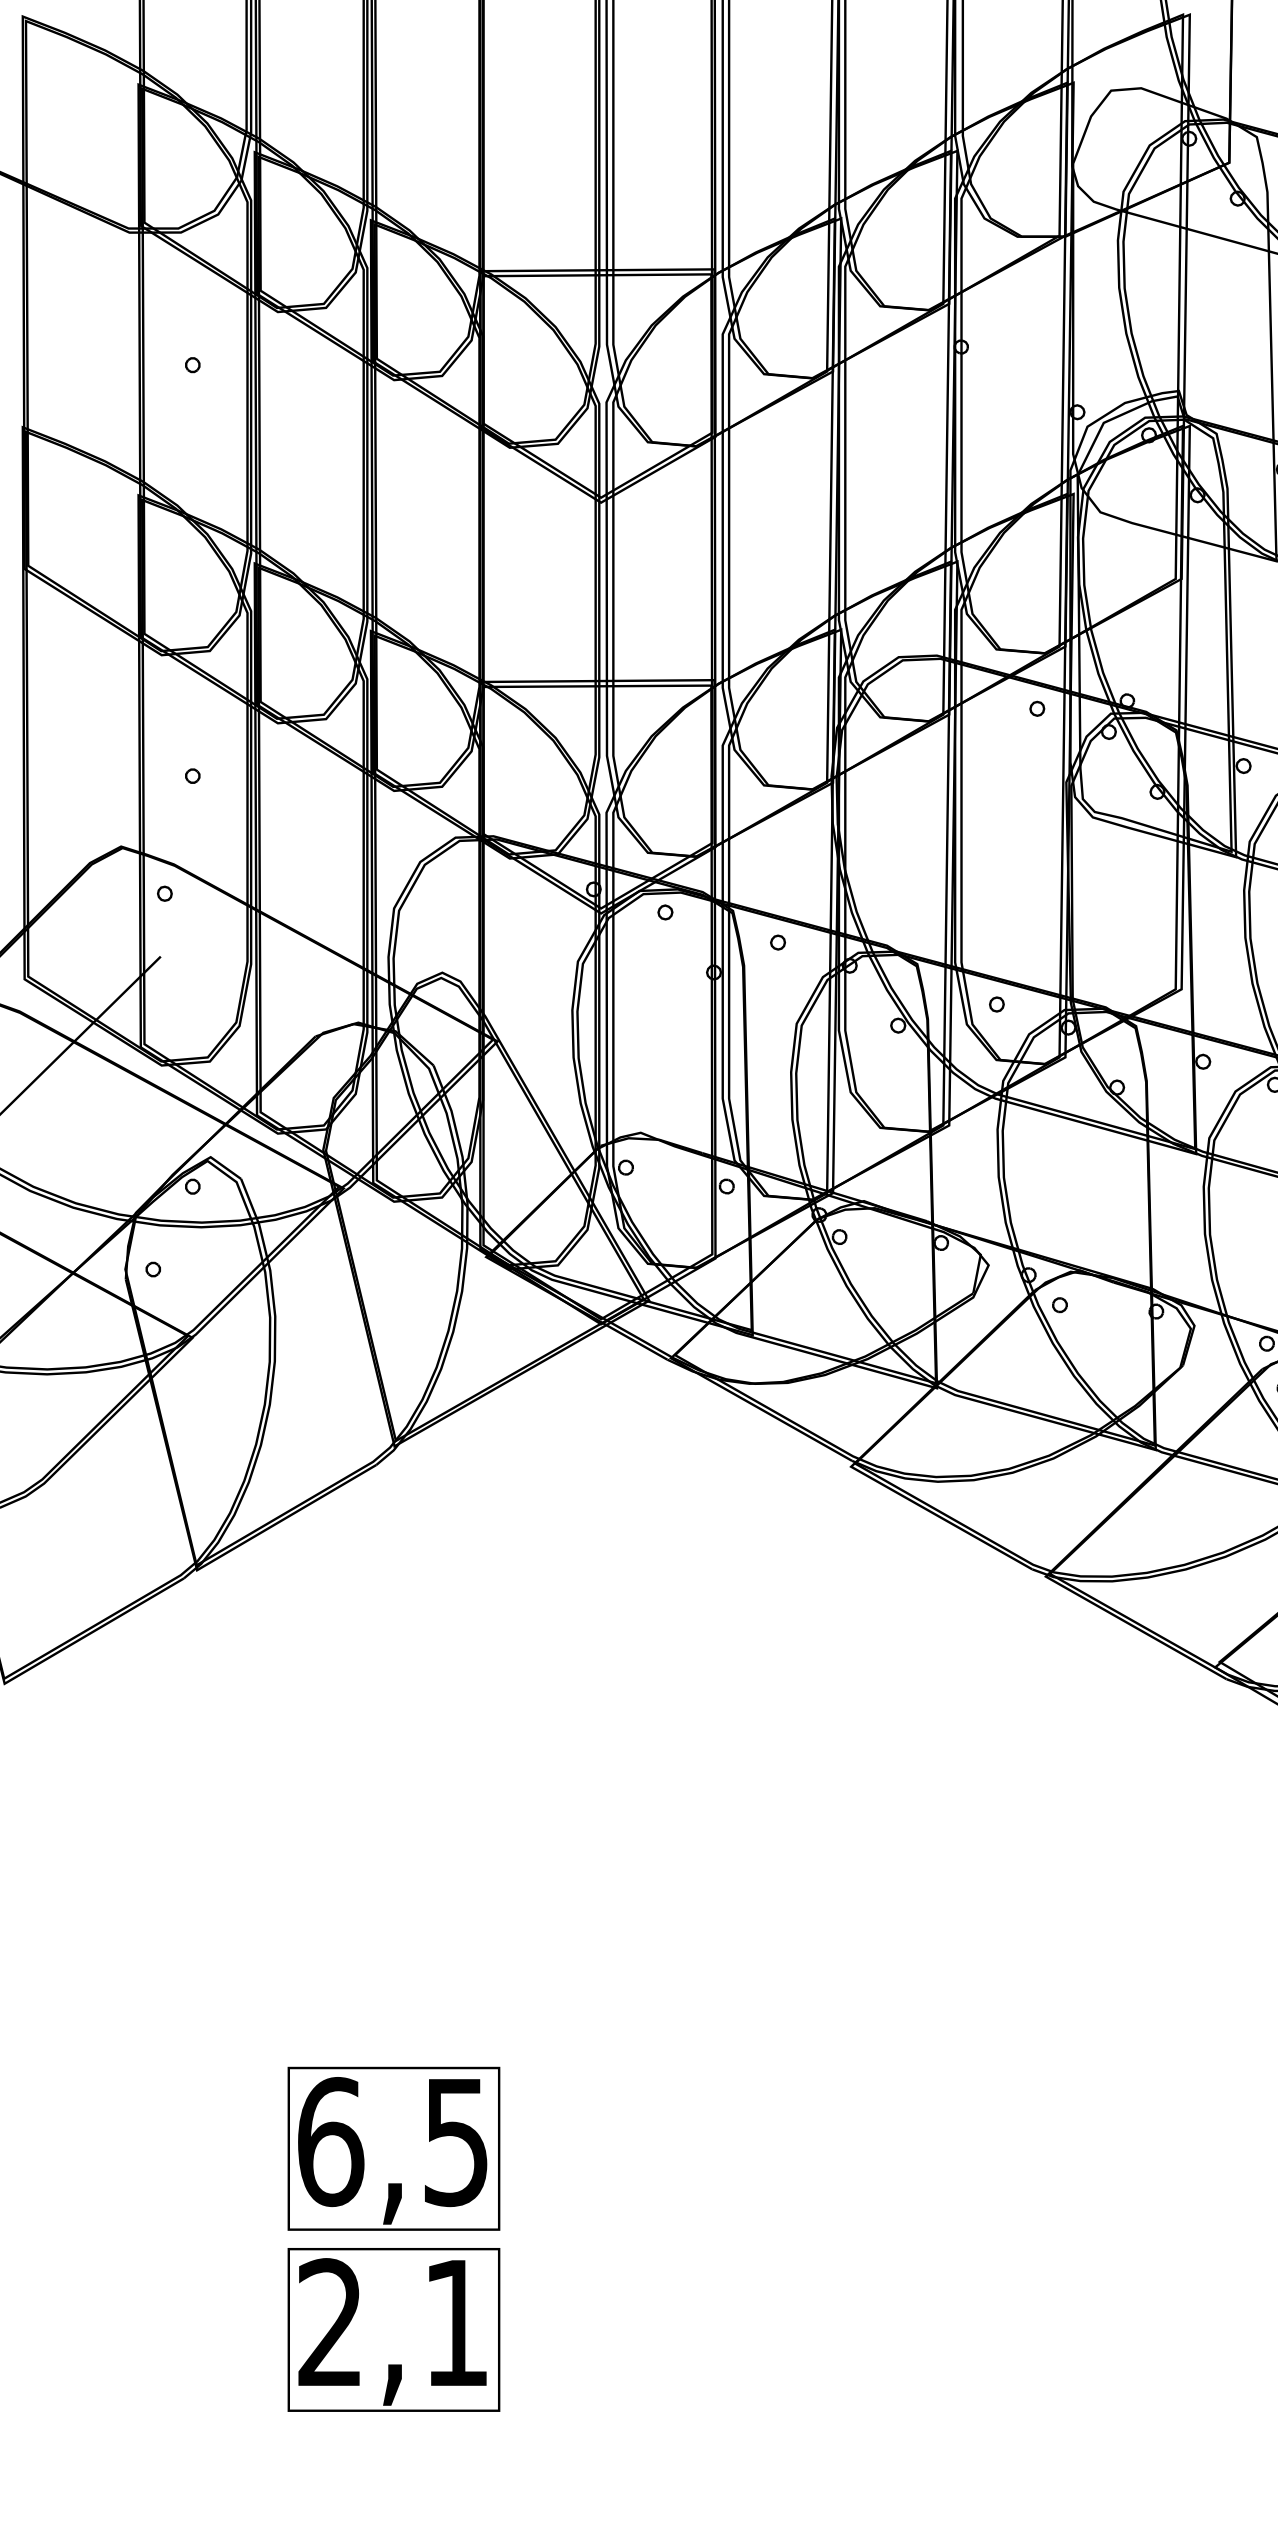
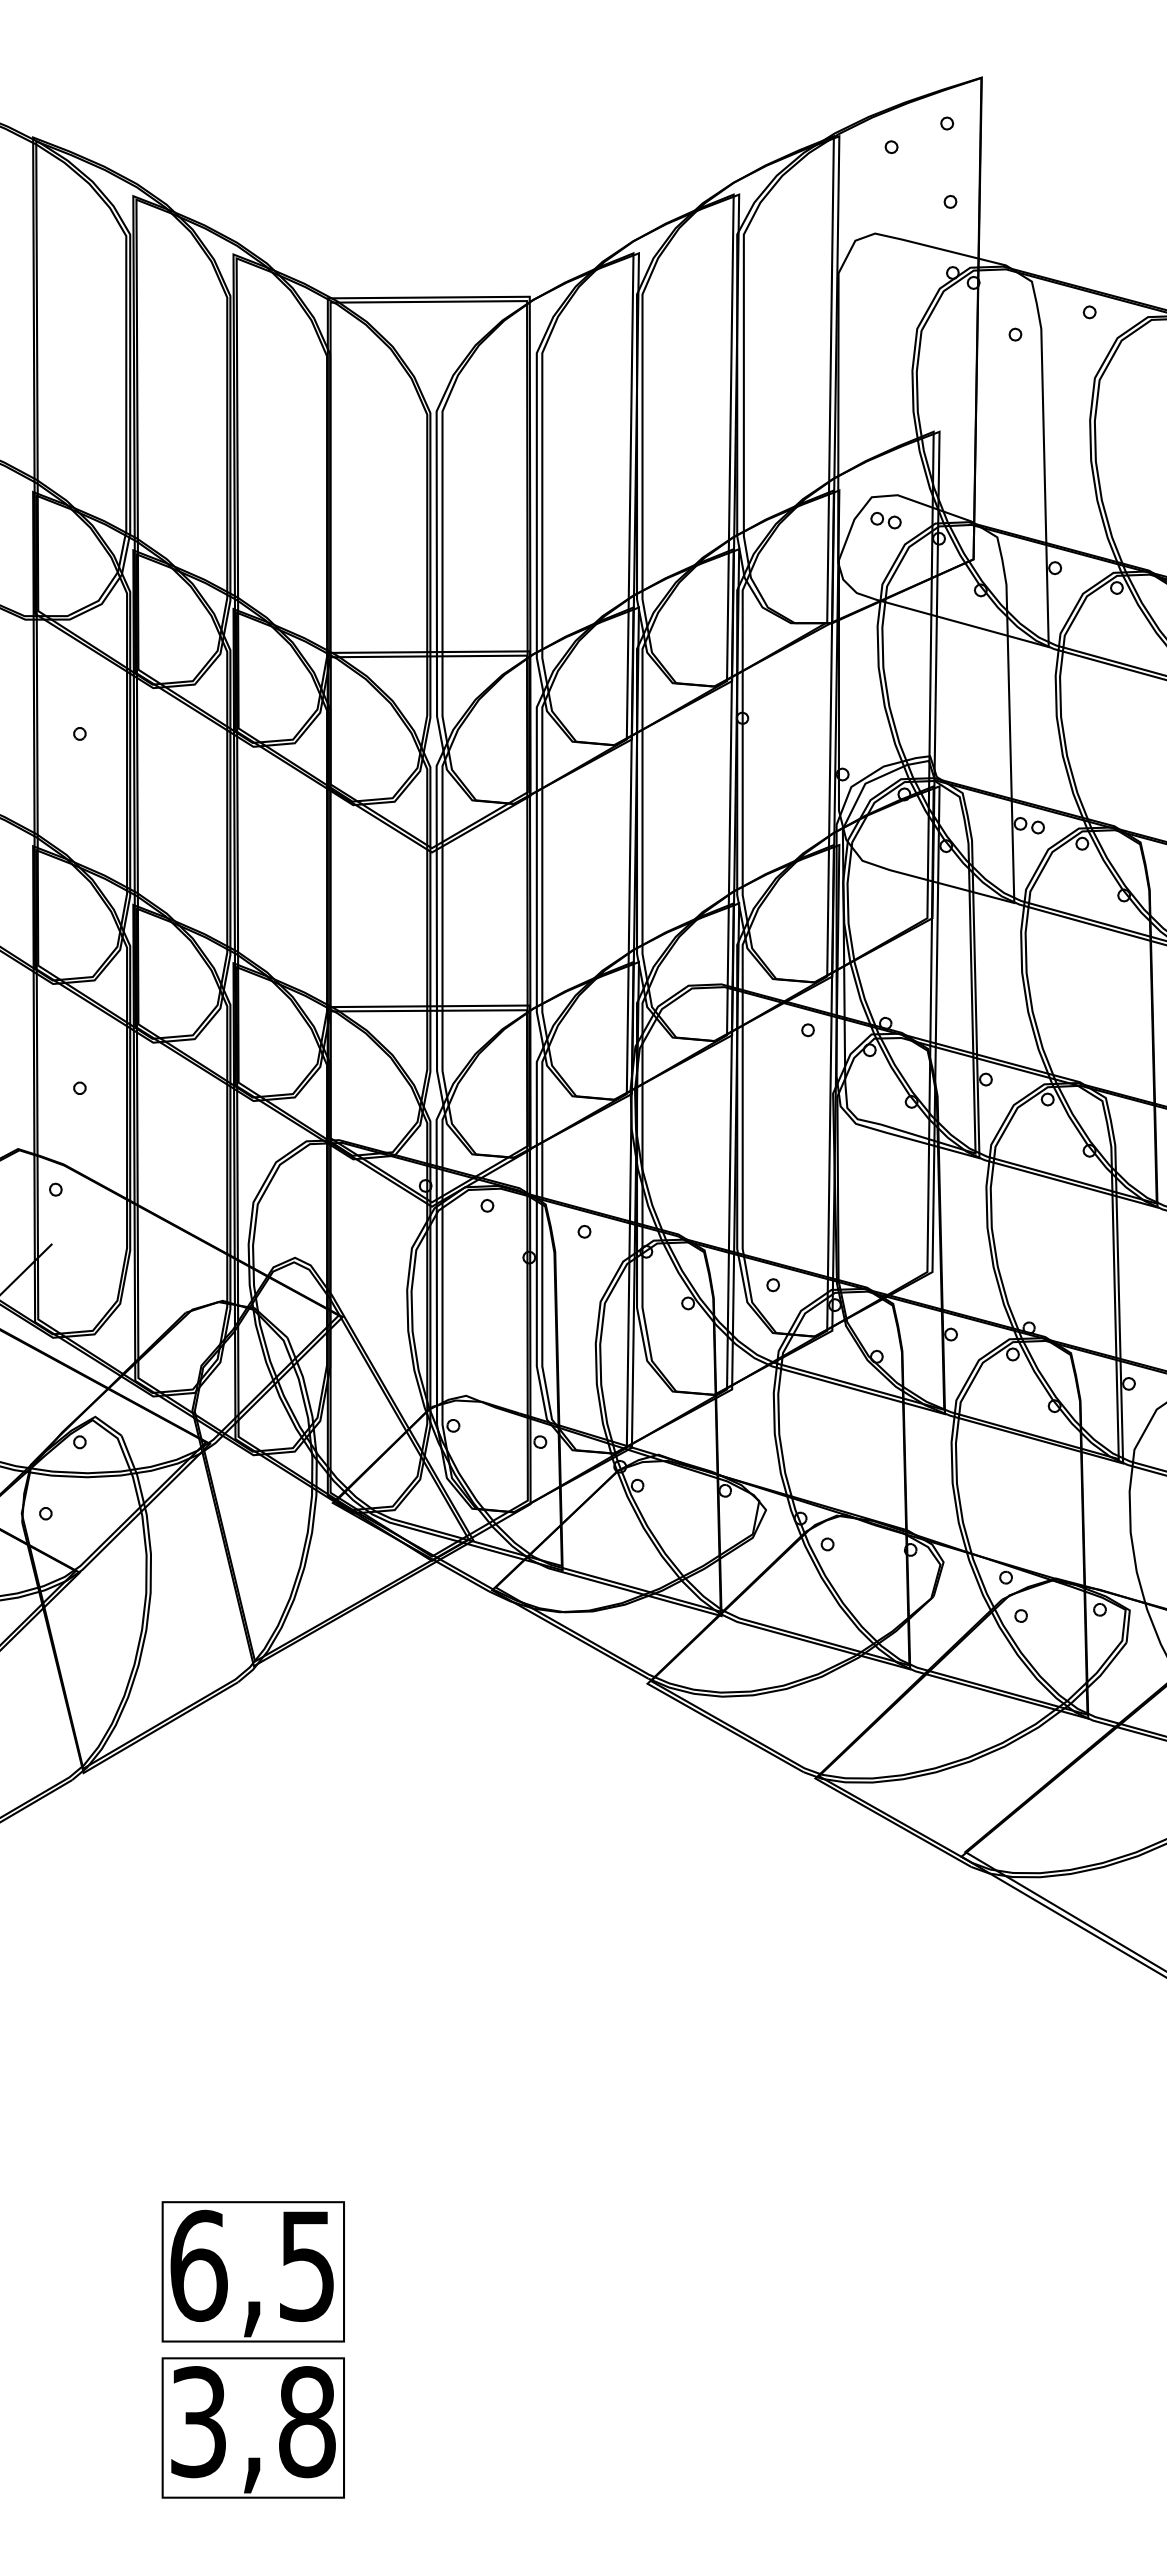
part: (1127, 117) -> (885, 520), added
text: (394, 2323) -> (253, 2422), 2,1 -> 3,8

